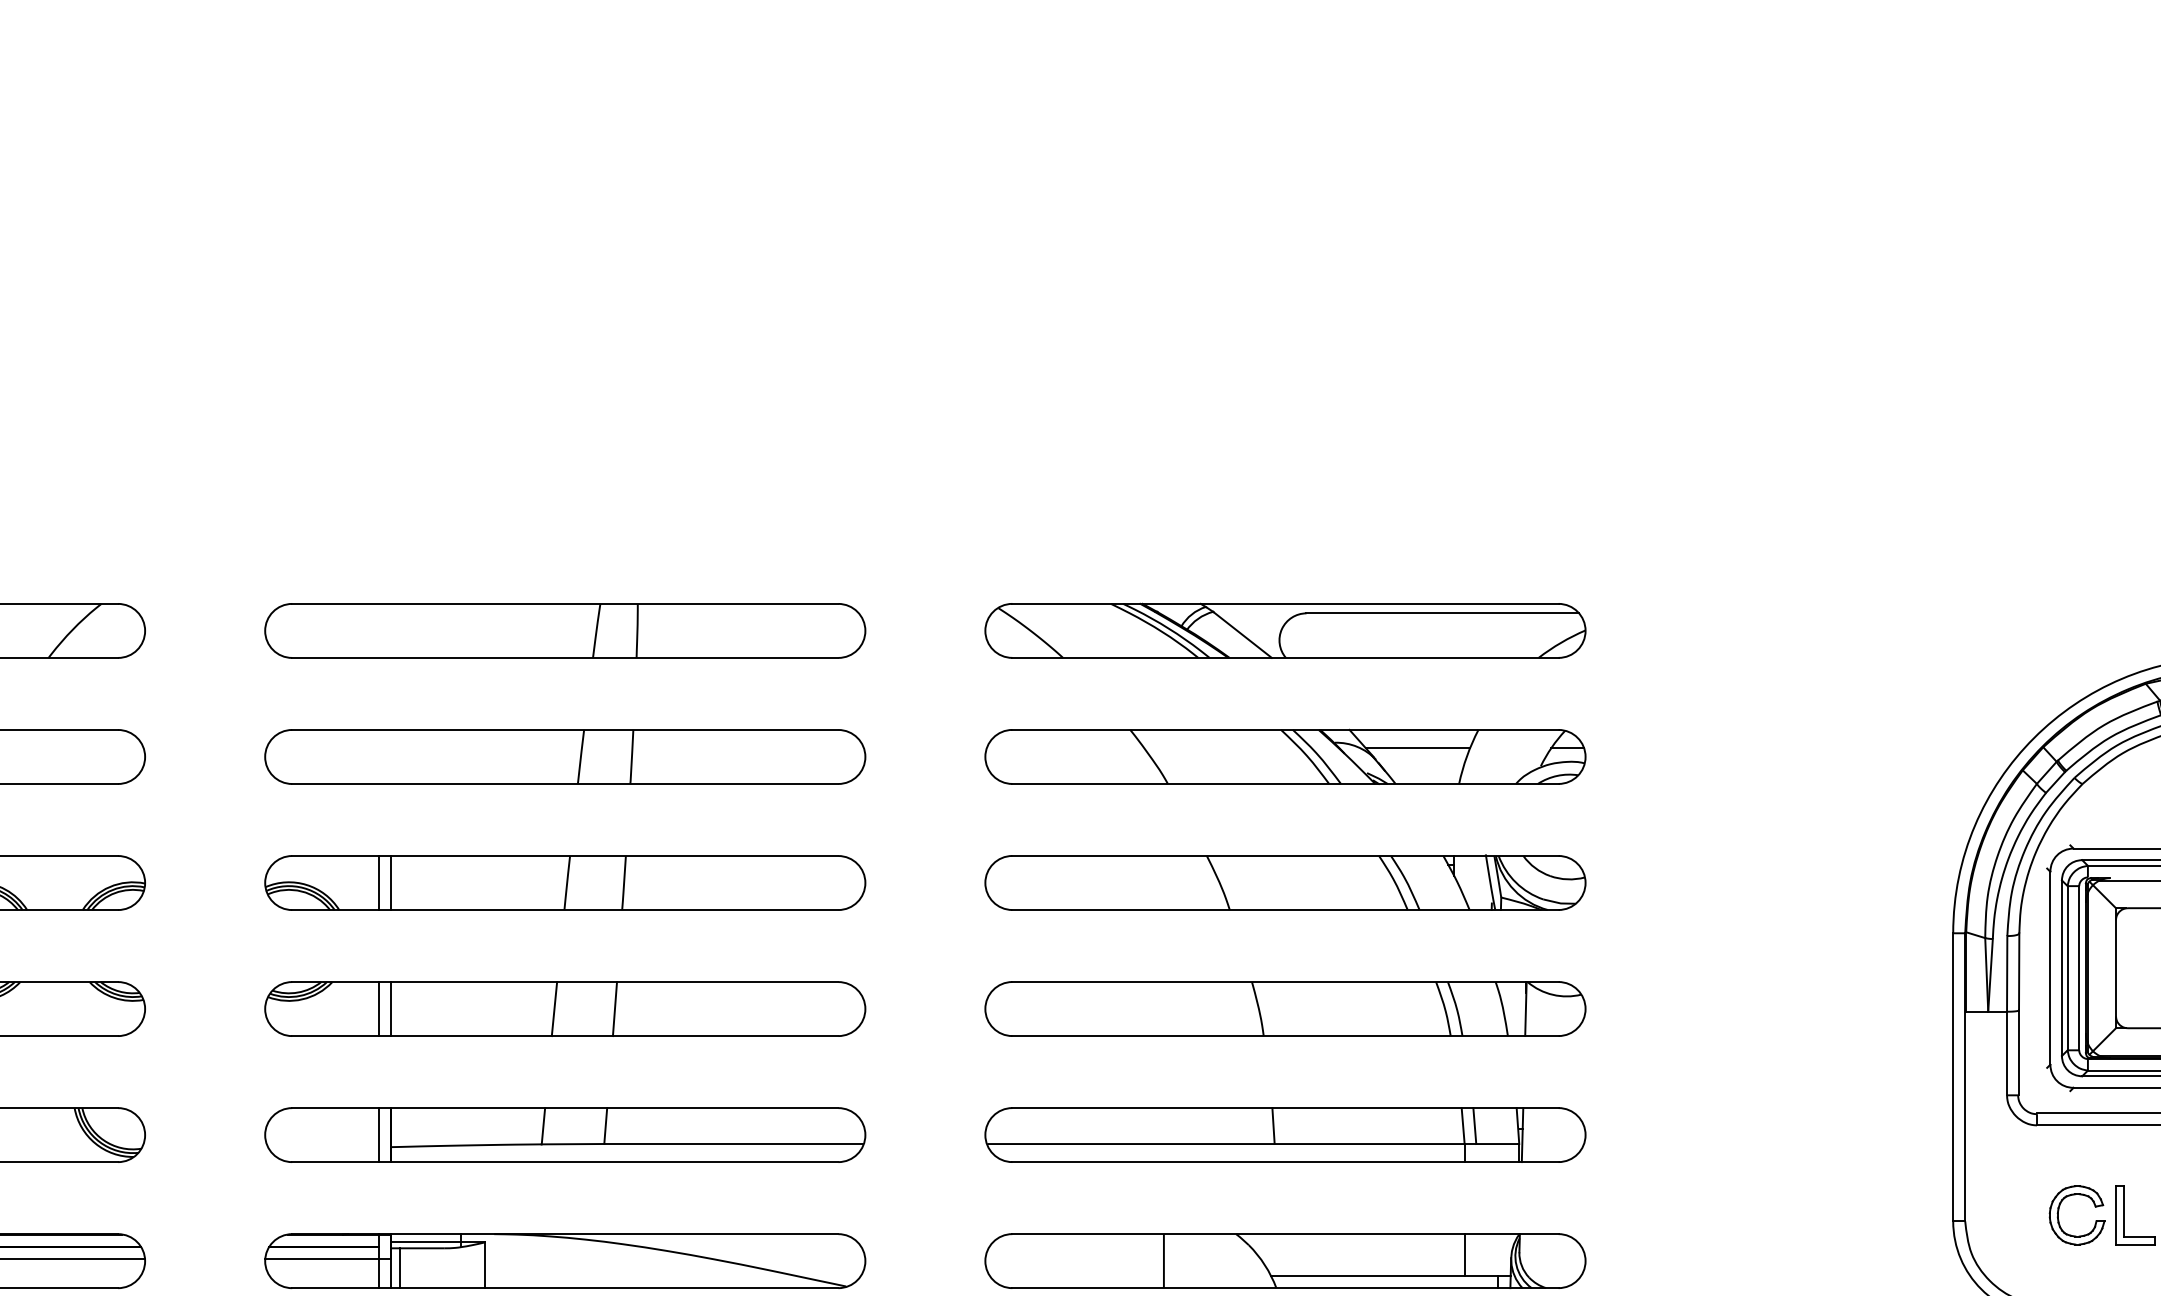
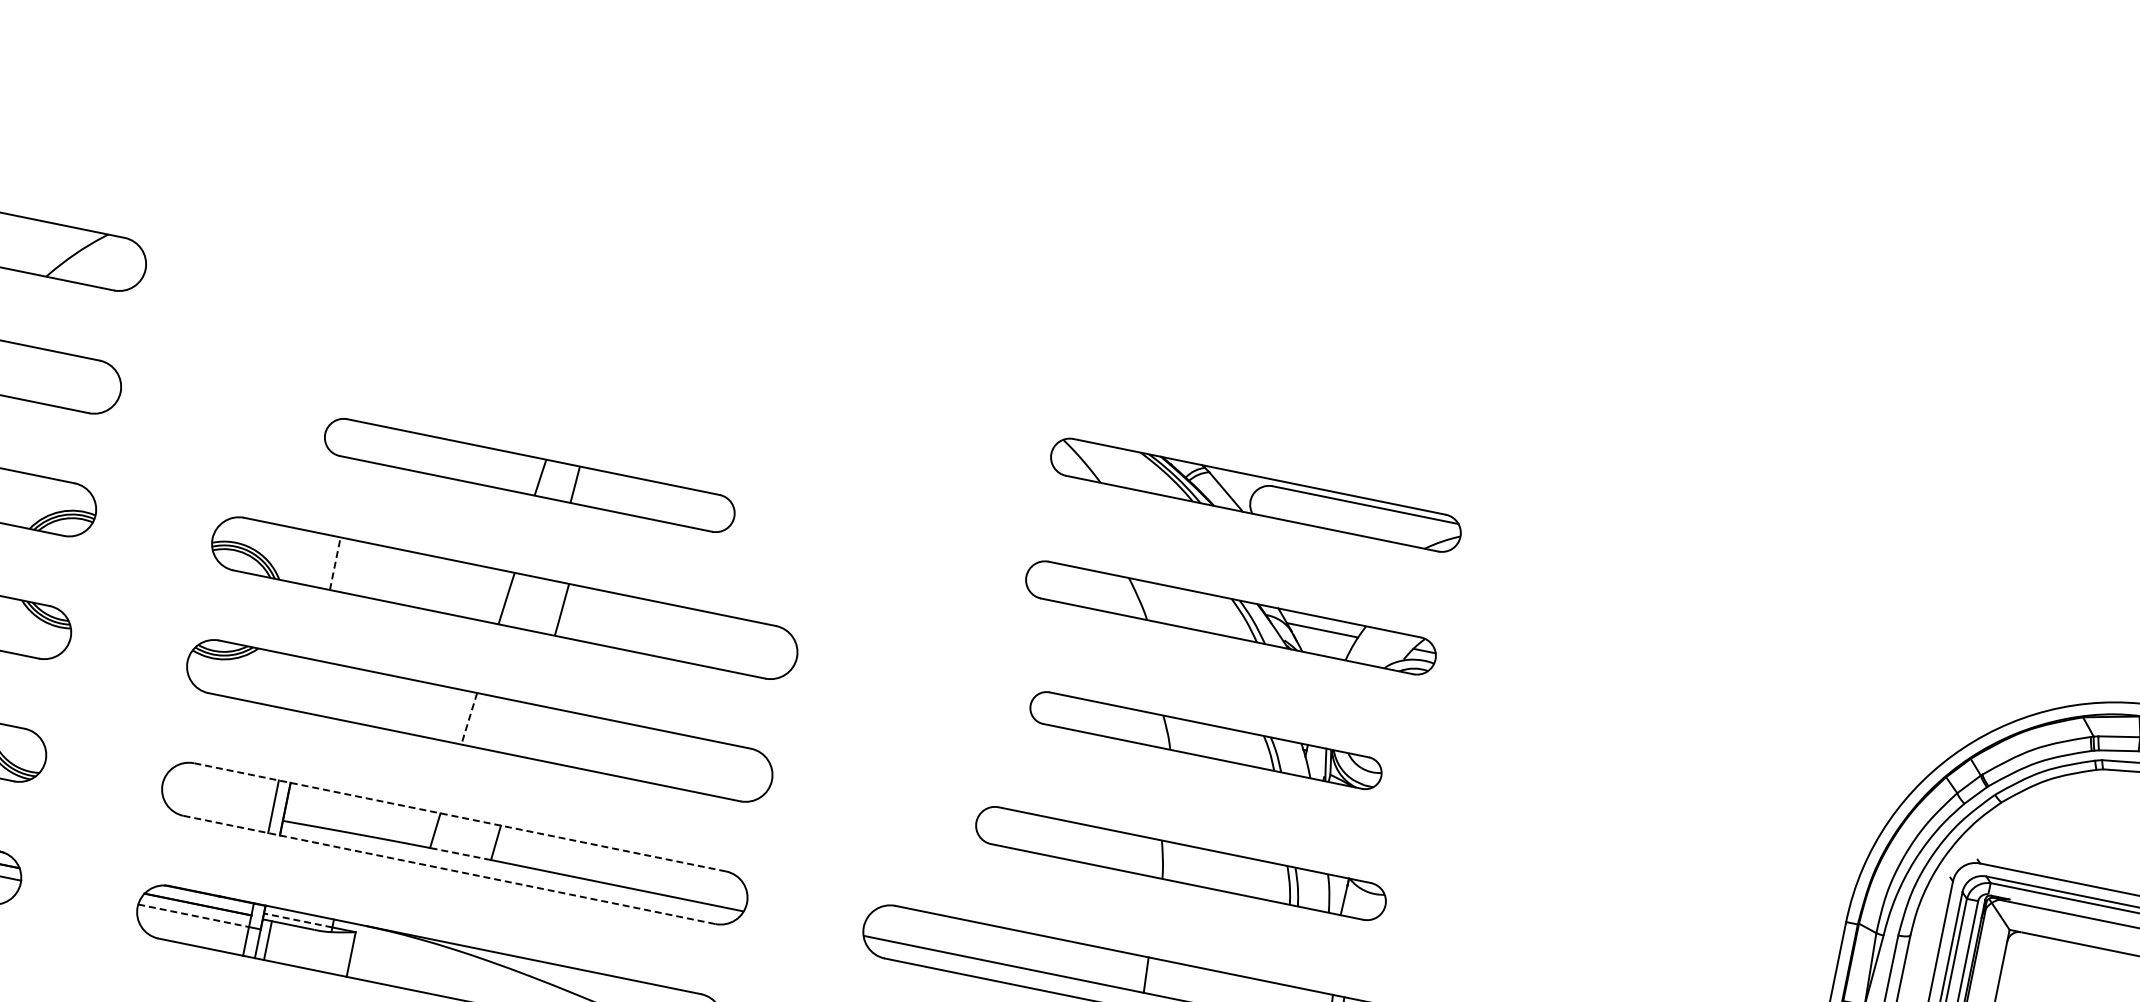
part: (565, 630) -> (554, 352), removed
part: (1285, 630) -> (1256, 495), size x0.7
part: (565, 756) -> (530, 475), size x0.7
part: (1285, 756) -> (1231, 617), size x0.7
line: (391, 882) -> (335, 563), solid -> dashed
part: (1285, 882) -> (1206, 740), size x0.6
line: (379, 883) -> (323, 561), removed
part: (1285, 1008) -> (1181, 863), size x0.7
line: (379, 1009) -> (298, 684), removed
line: (391, 1009) -> (310, 686), removed
line: (554, 1009) -> (469, 719), solid -> dashed
line: (614, 1009) -> (527, 731), removed
line: (564, 1108) -> (459, 817), solid -> dashed
line: (572, 1144) -> (459, 854), solid -> dashed
line: (565, 1162) -> (449, 870), solid -> dashed
line: (425, 1242) -> (297, 920), solid -> dashed
line: (322, 1258) -> (193, 915), solid -> dashed

